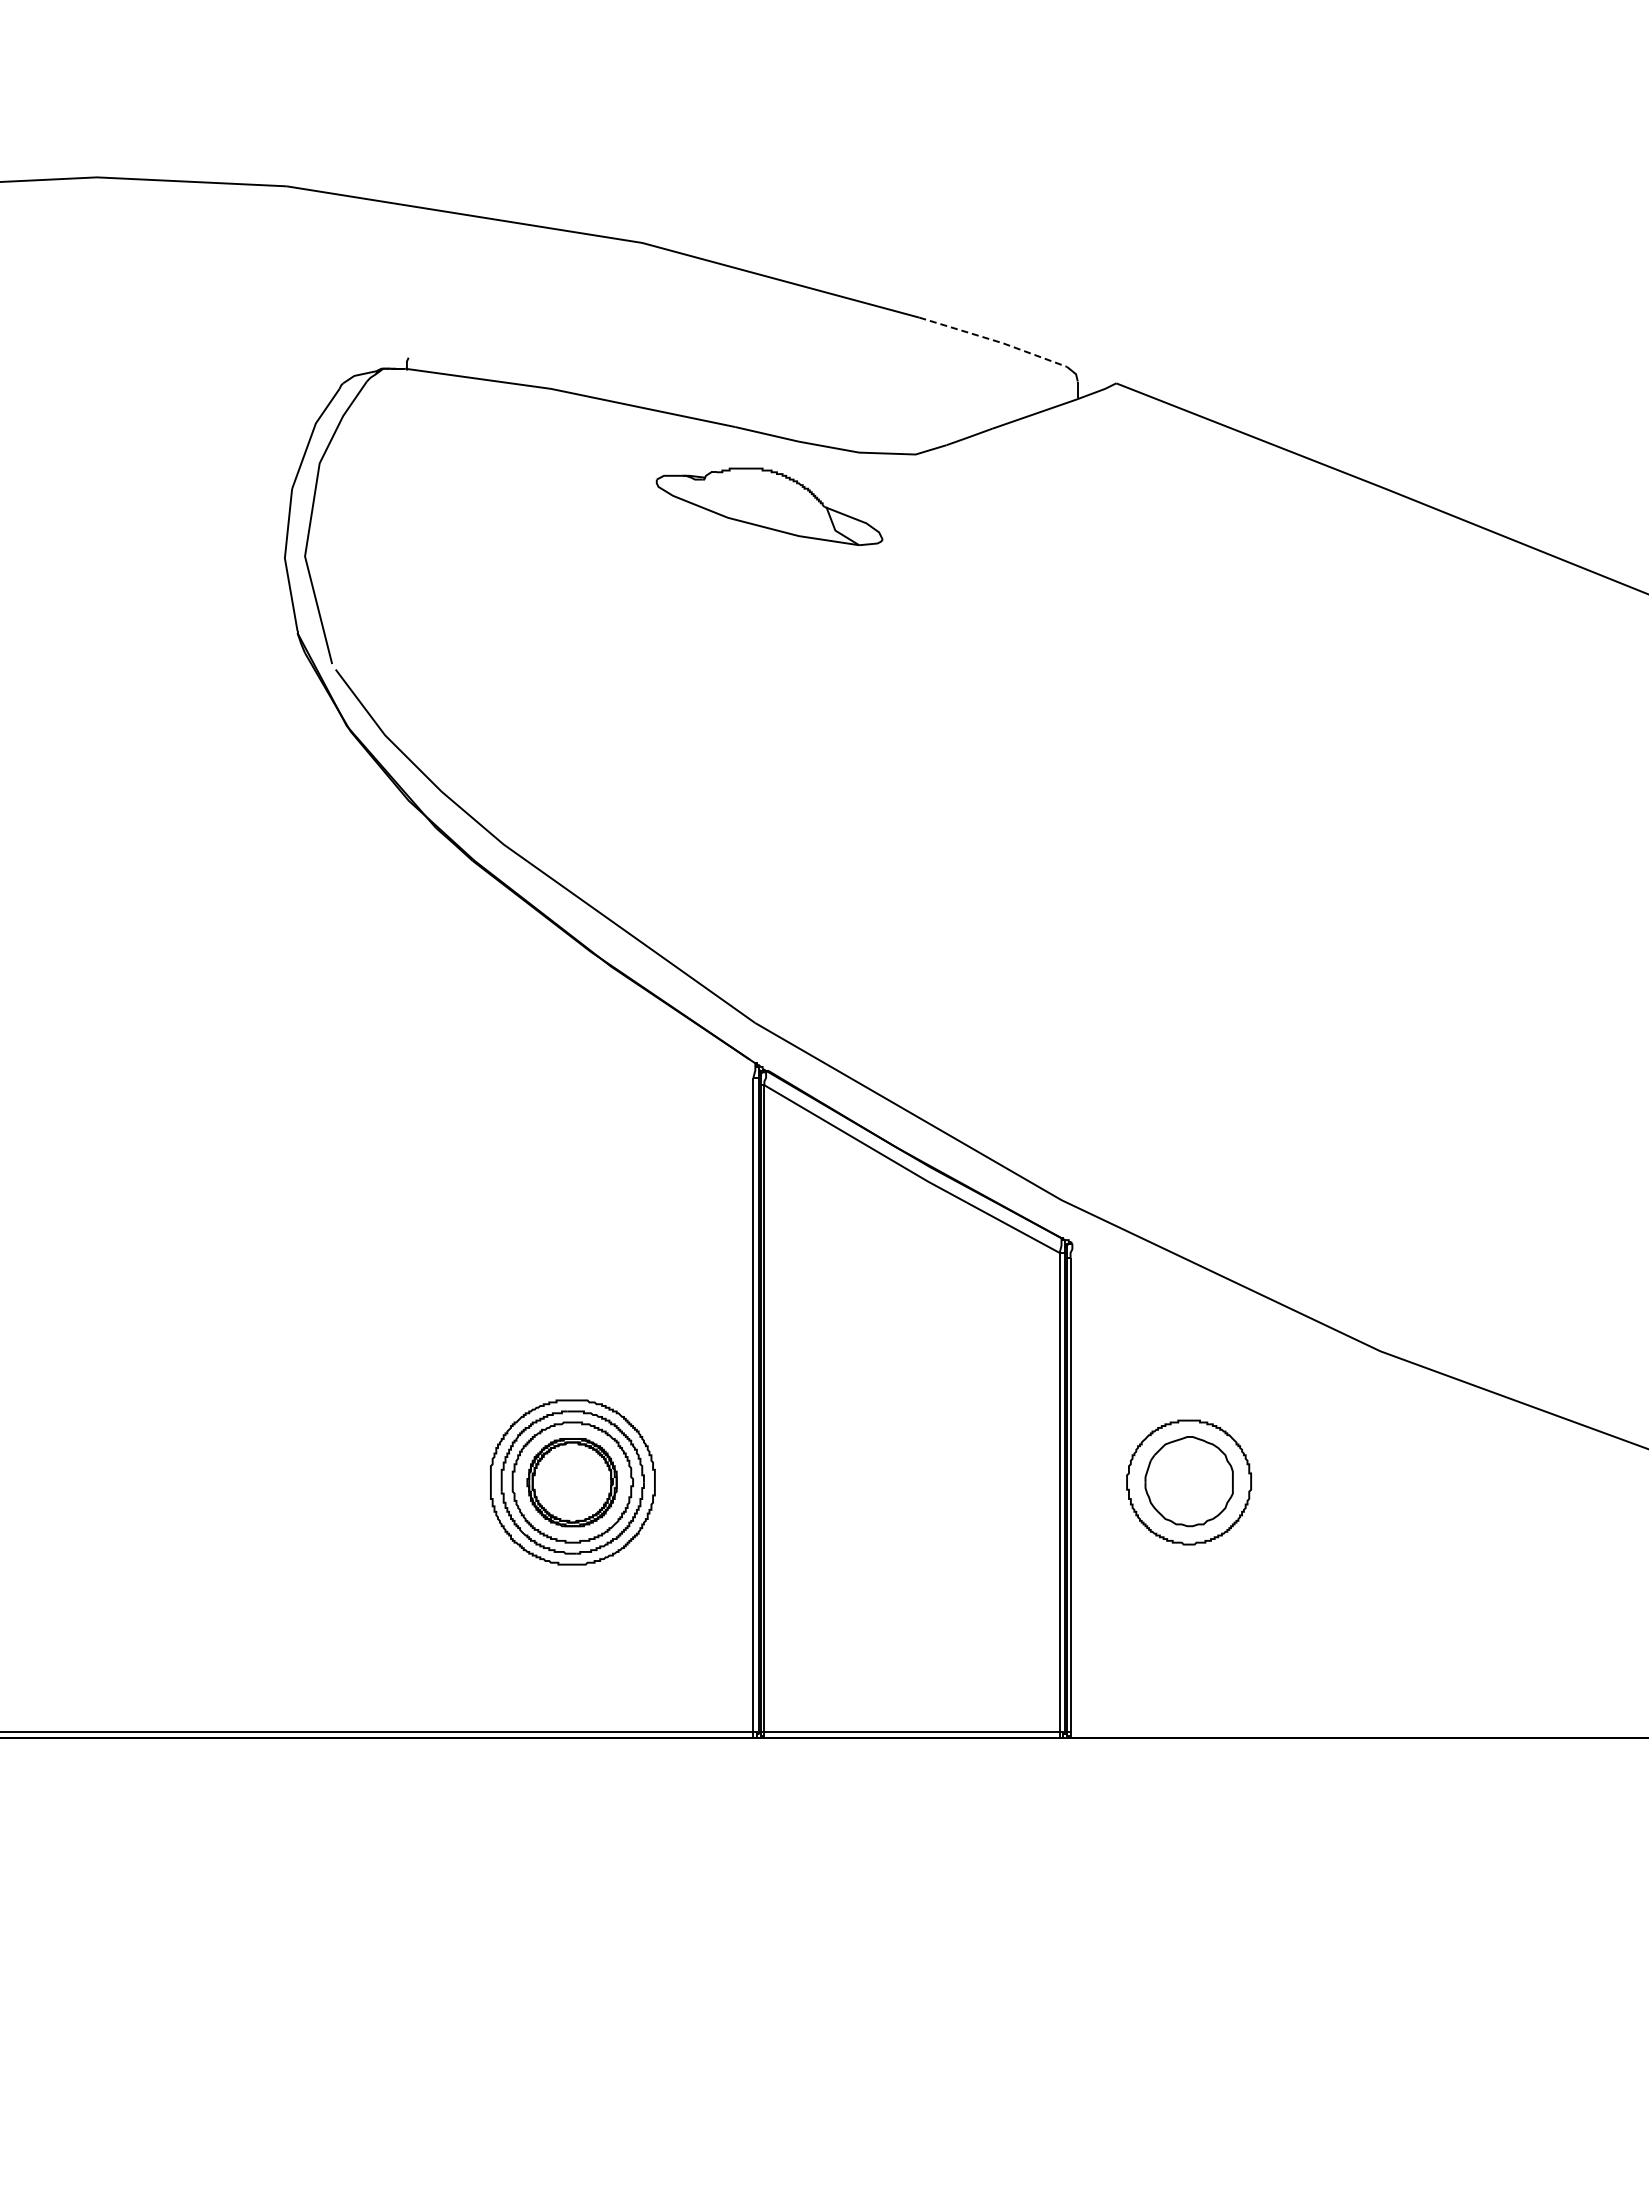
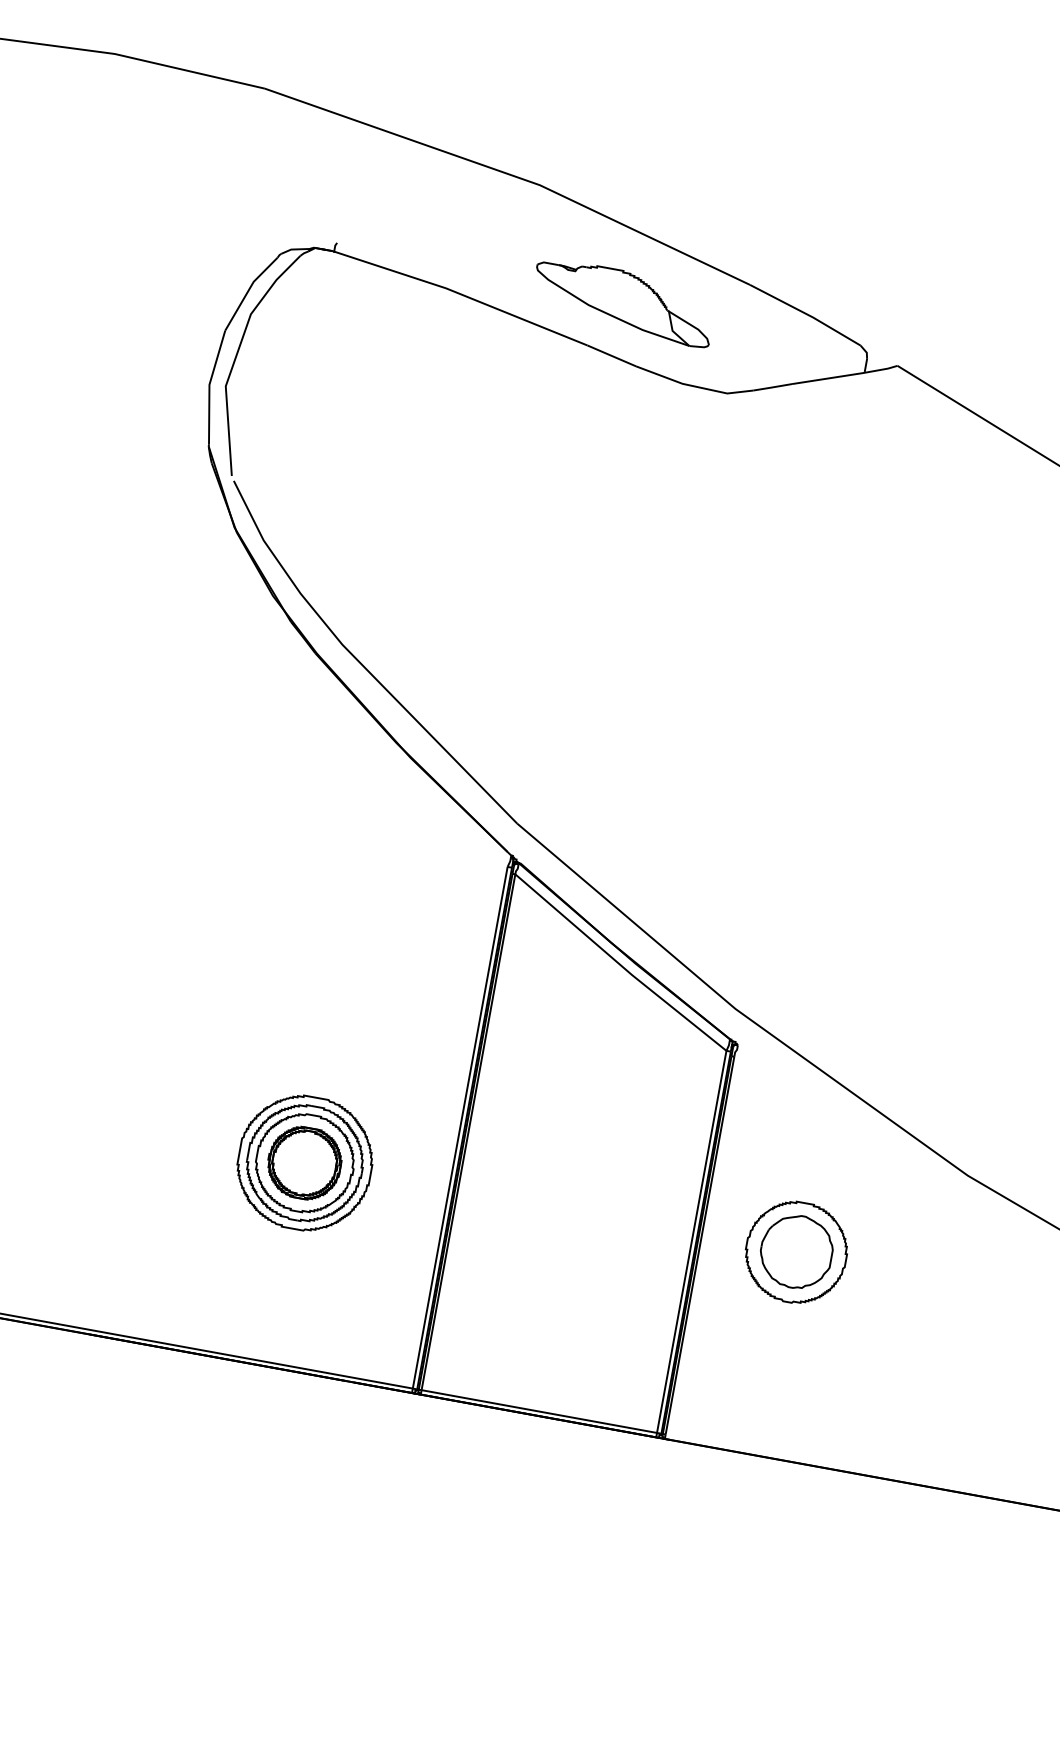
line: (994, 340) -> (806, 314), dashed -> solid
part: (769, 506) -> (623, 302), moved

